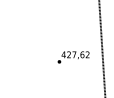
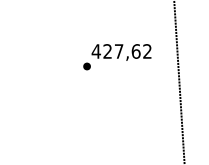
text: (73, 57) -> (117, 57), moved

